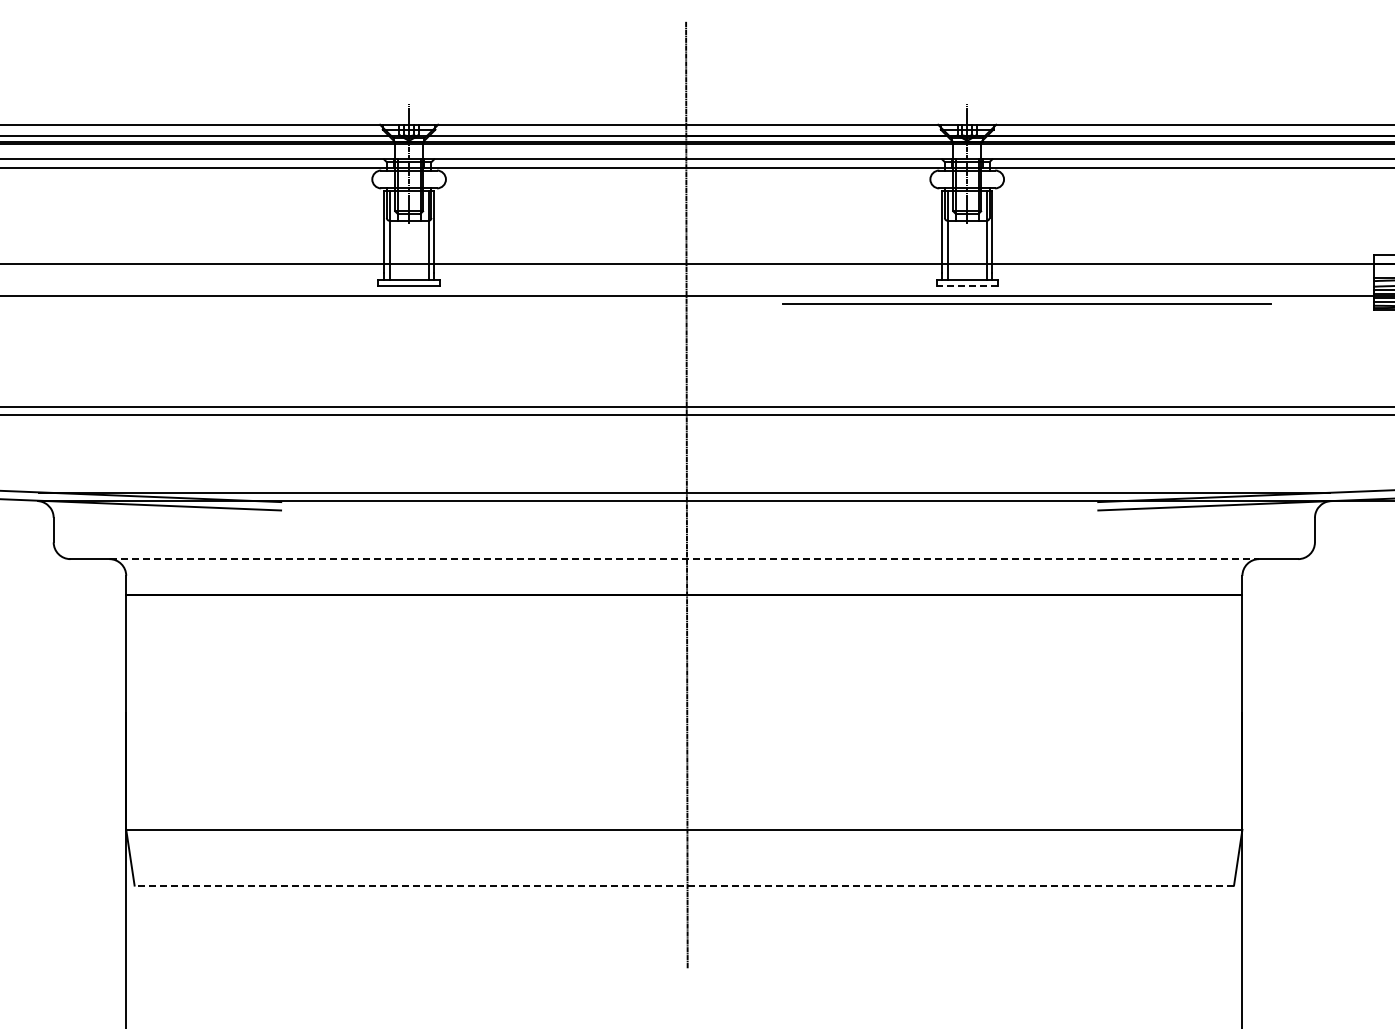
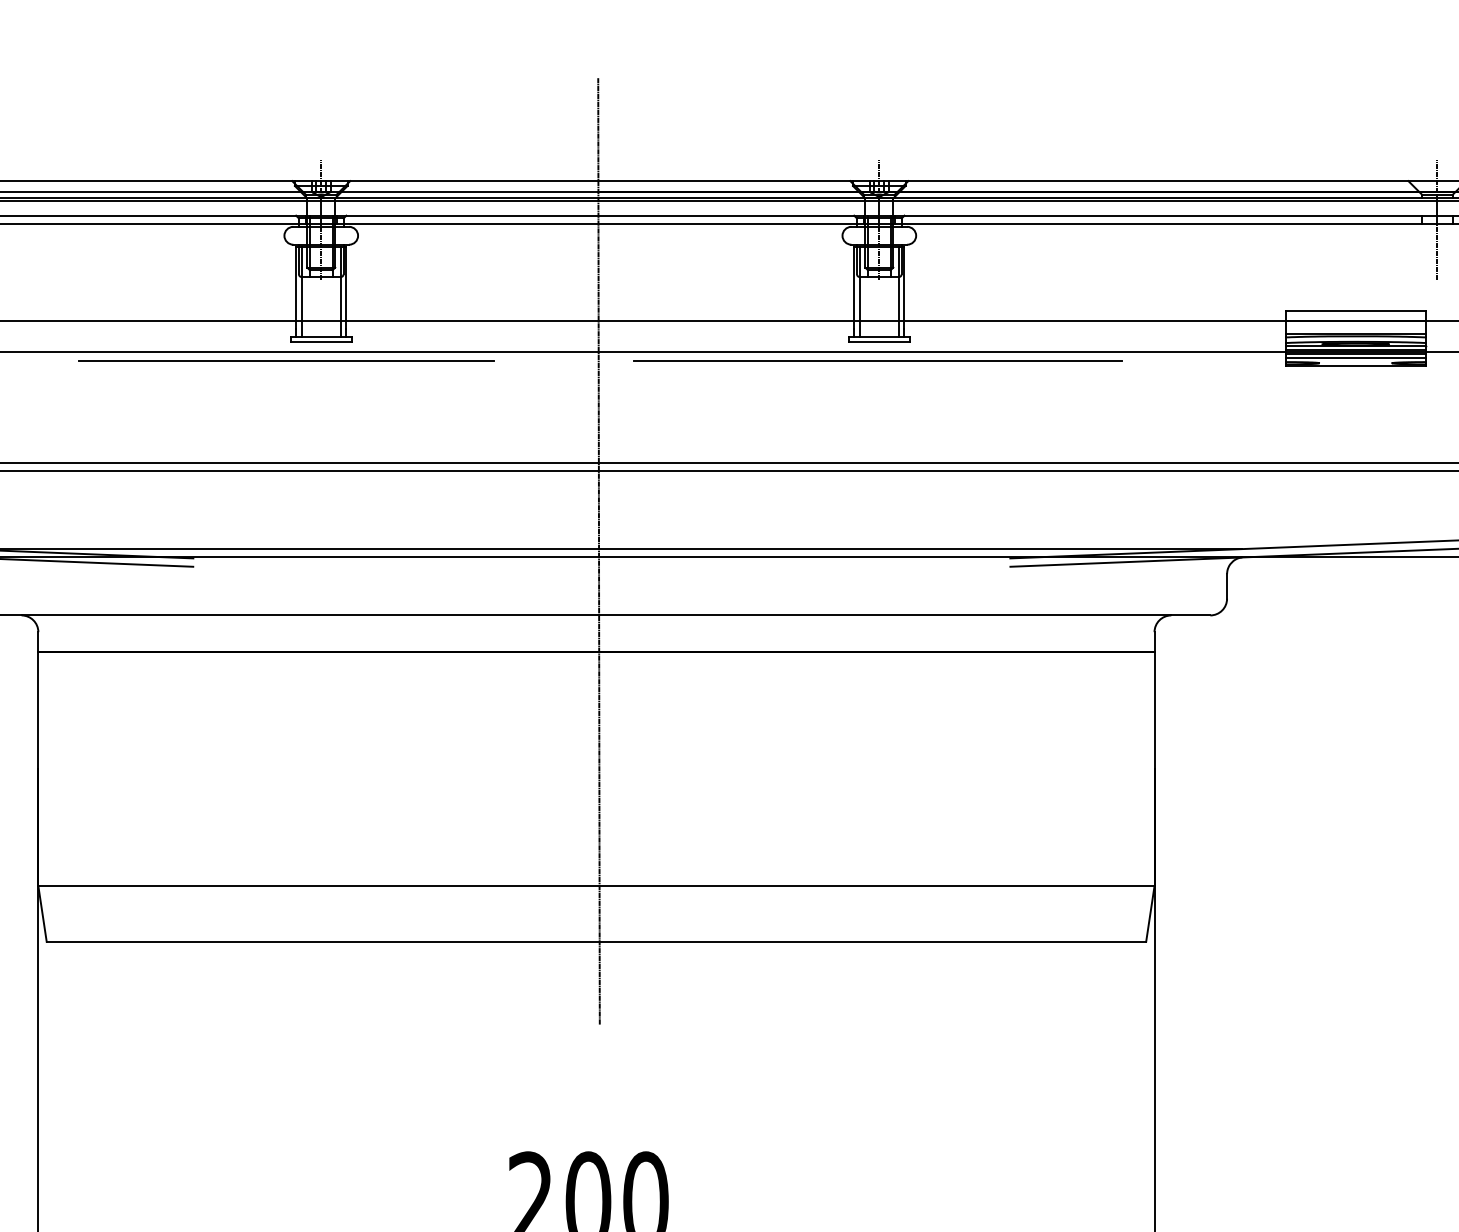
line: (967, 286) -> (879, 342), dashed -> solid
line: (374, 304) -> (286, 360), added
line: (1026, 304) -> (877, 360), moved
line: (684, 559) -> (596, 615), dashed -> solid
line: (684, 885) -> (596, 941), dashed -> solid

